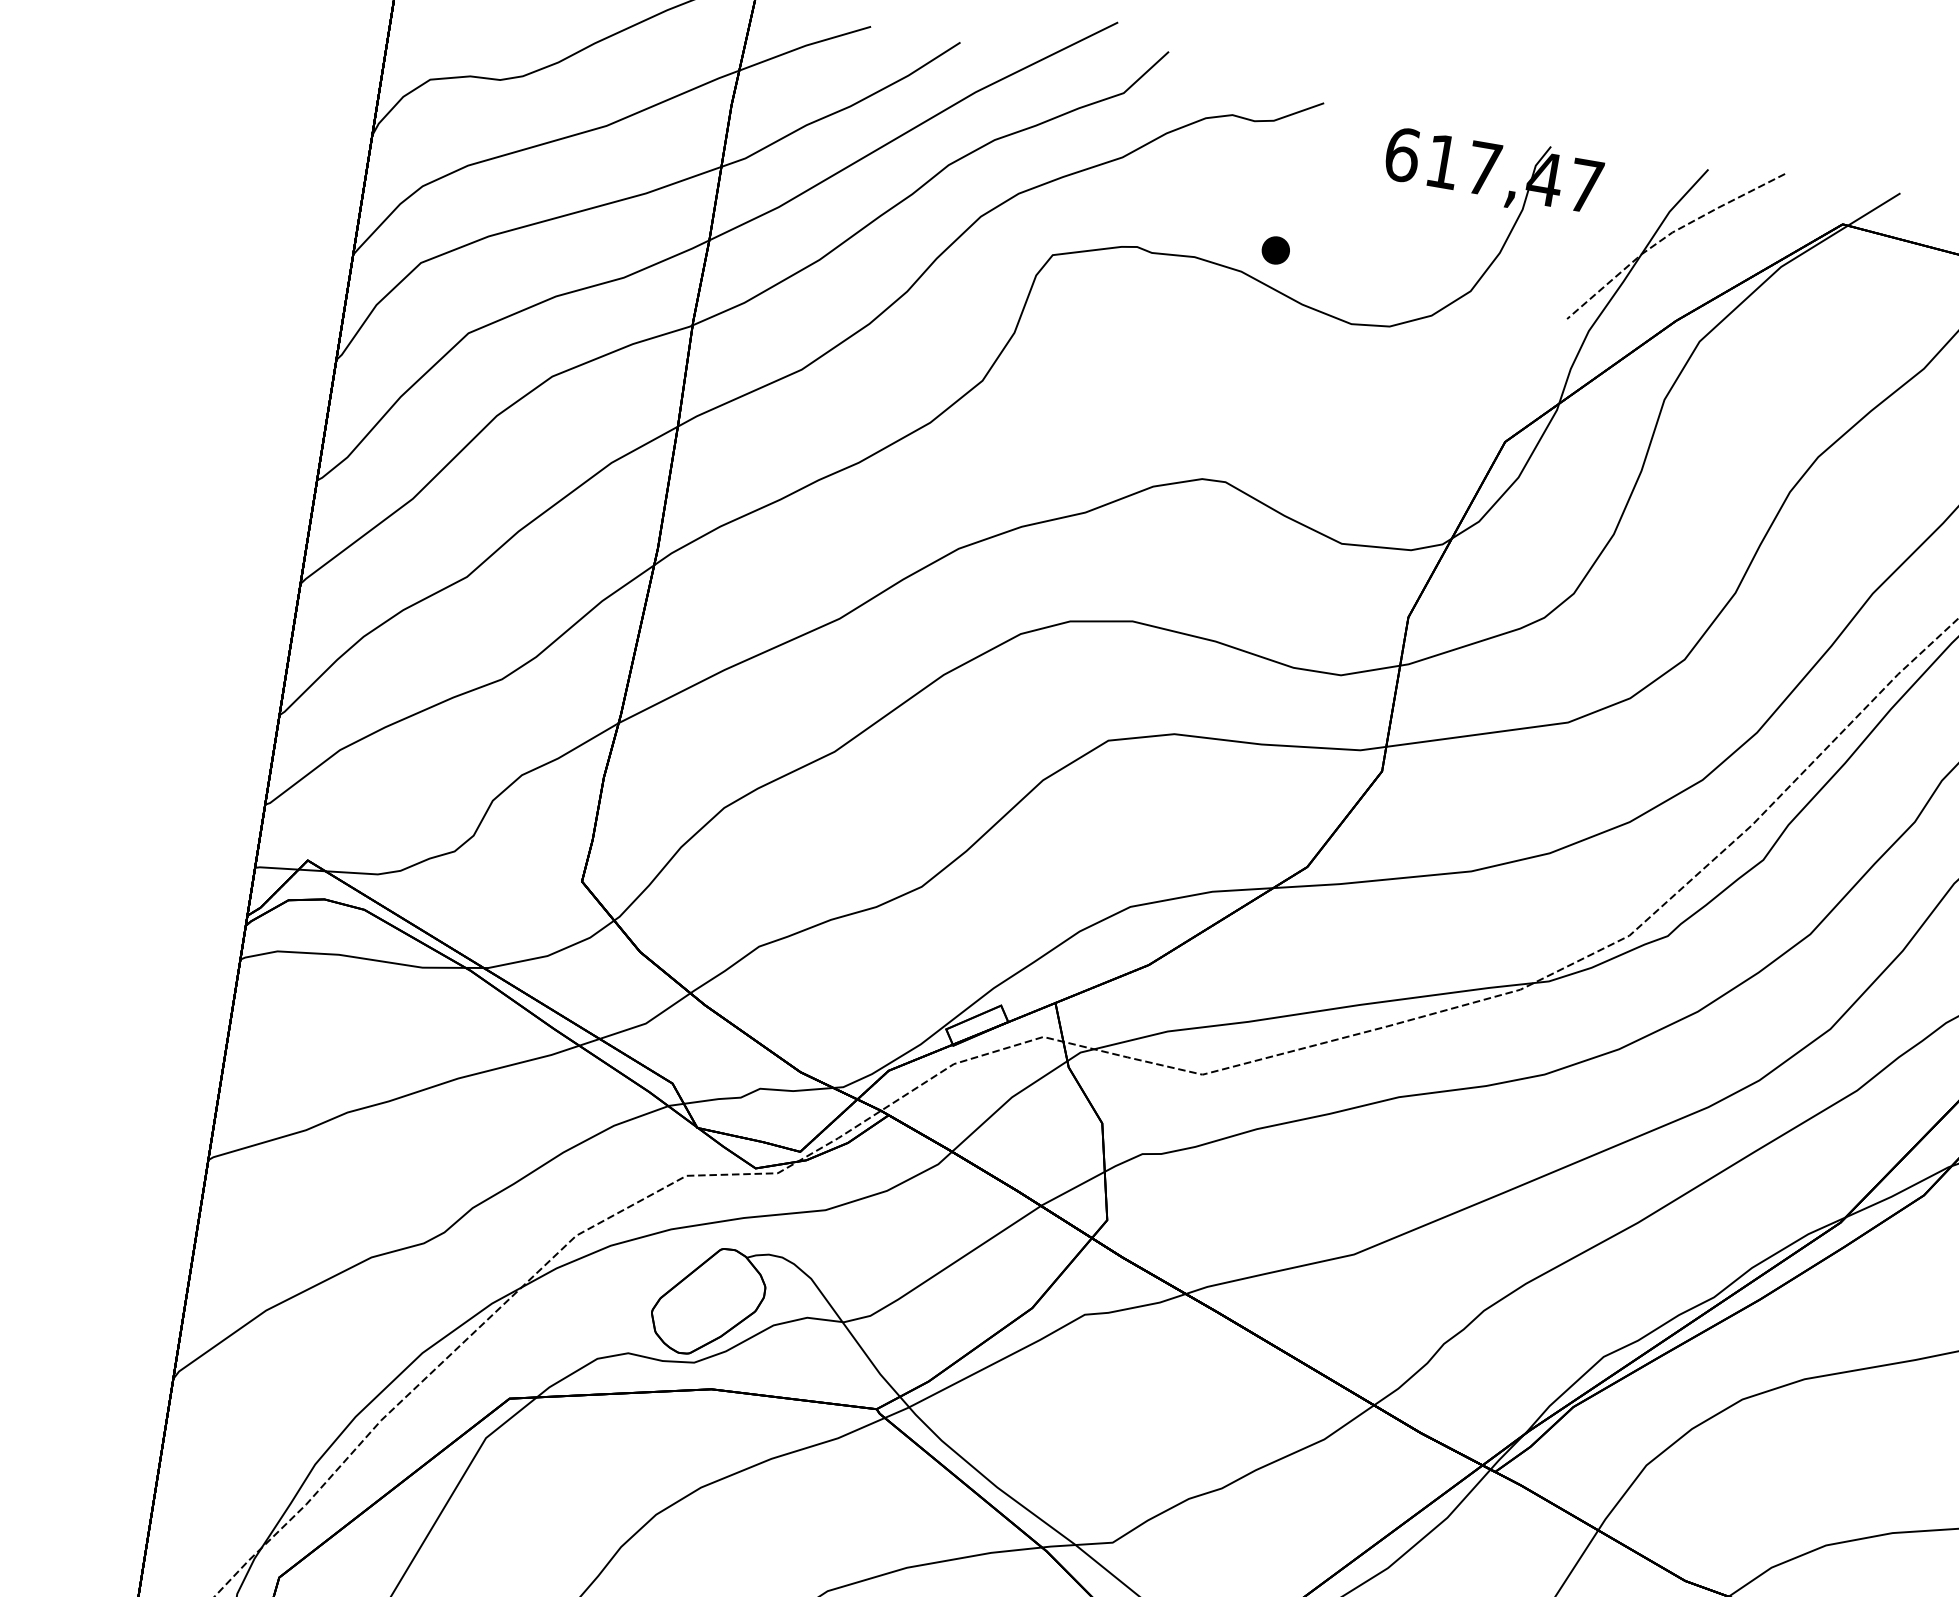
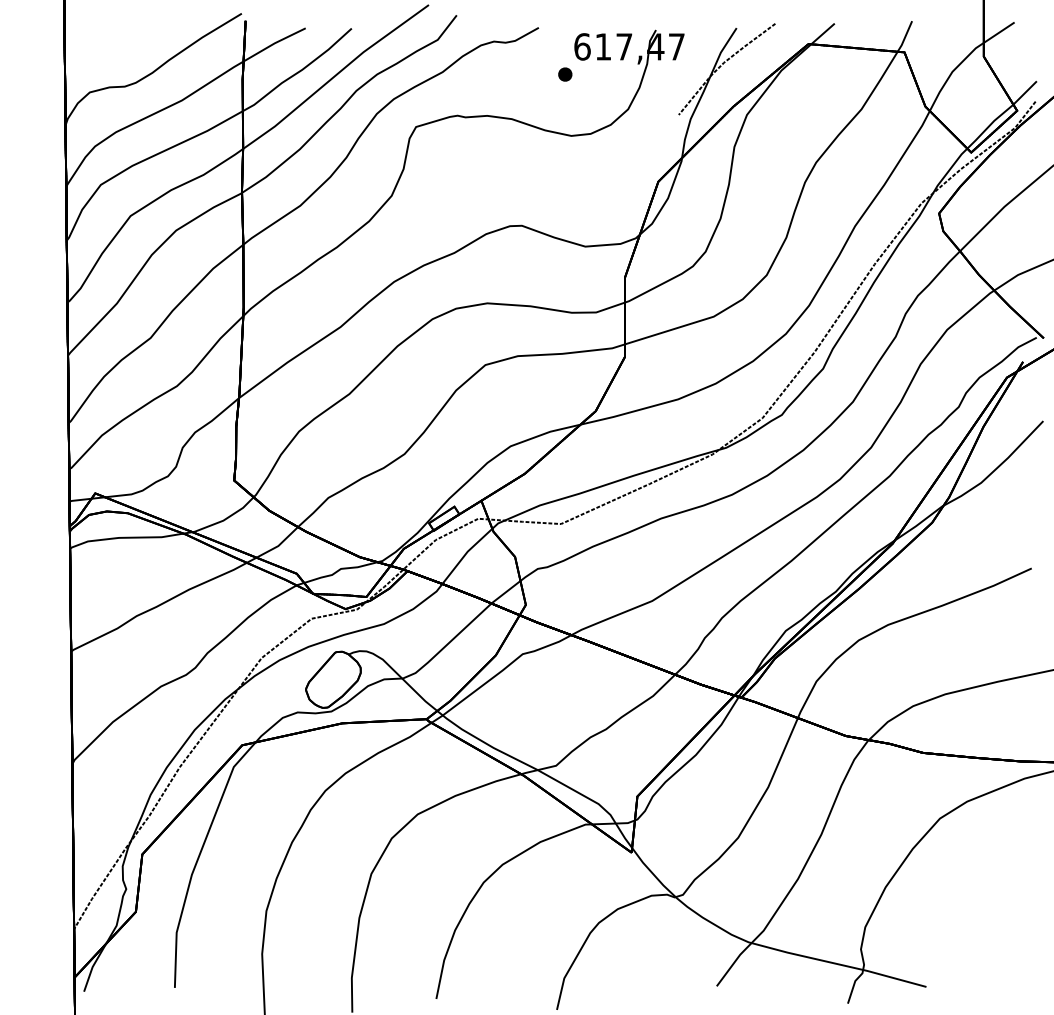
part: (1276, 250) -> (565, 74), moved

